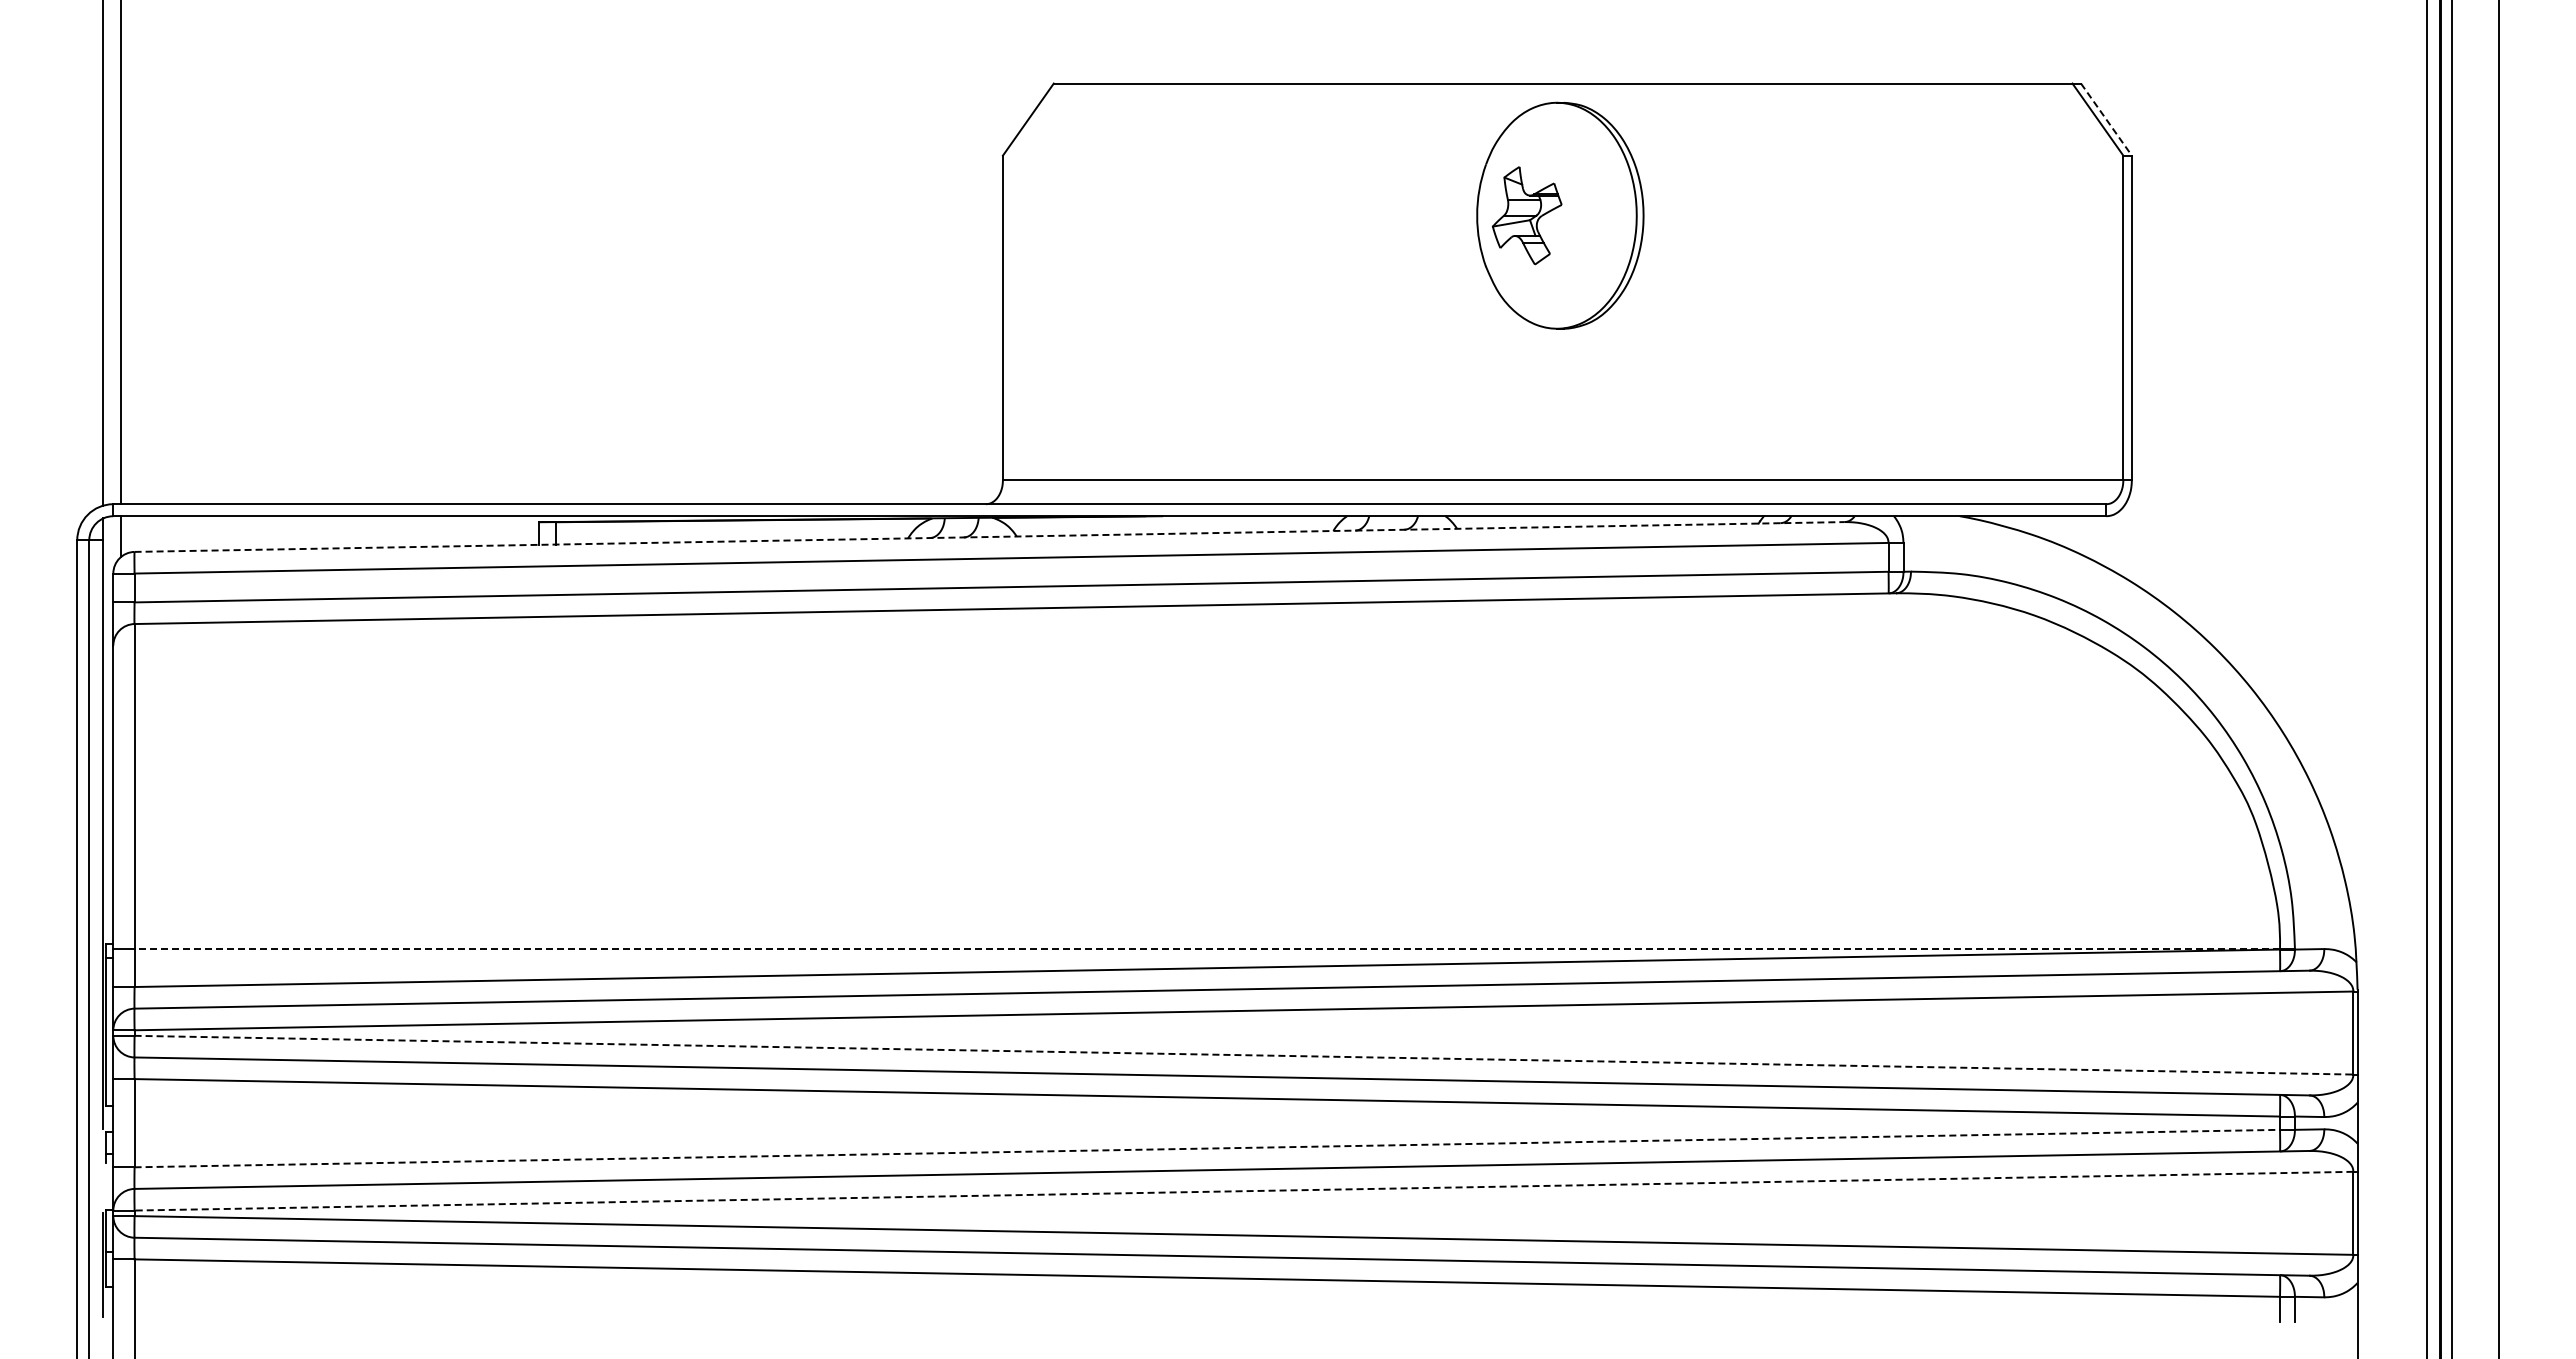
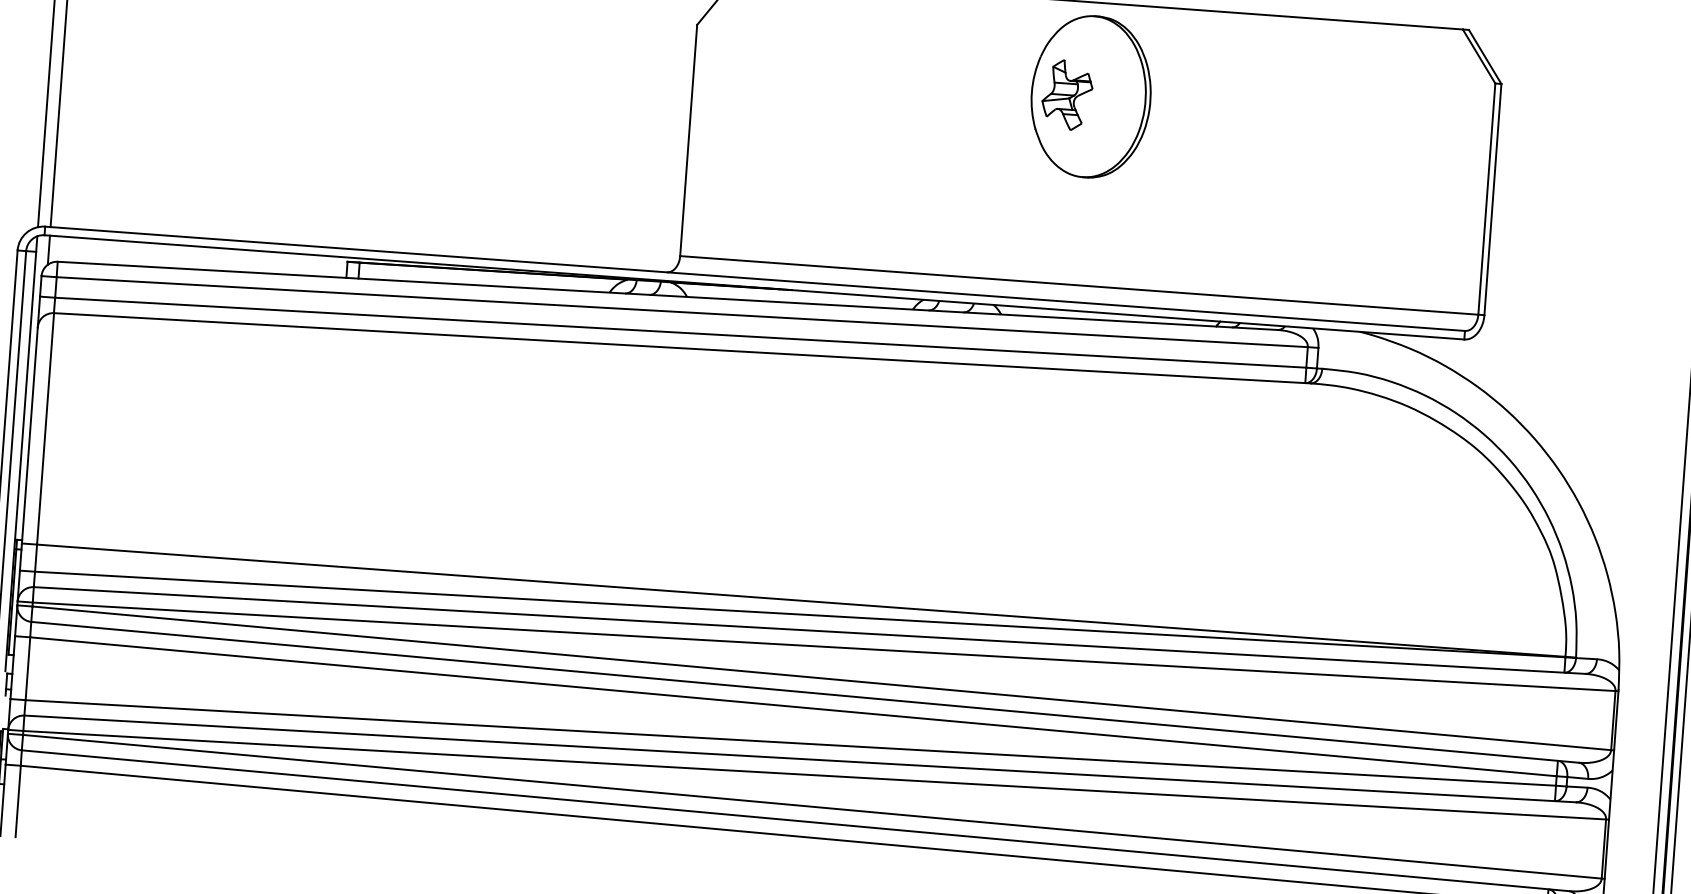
line: (2106, 120) -> (1485, 57), dashed -> solid
line: (990, 536) -> (668, 295), dashed -> solid
line: (1207, 948) -> (801, 600), dashed -> solid
line: (1244, 1055) -> (822, 678), dashed -> solid
line: (1207, 1148) -> (790, 742), dashed -> solid
line: (1244, 1191) -> (815, 775), dashed -> solid

